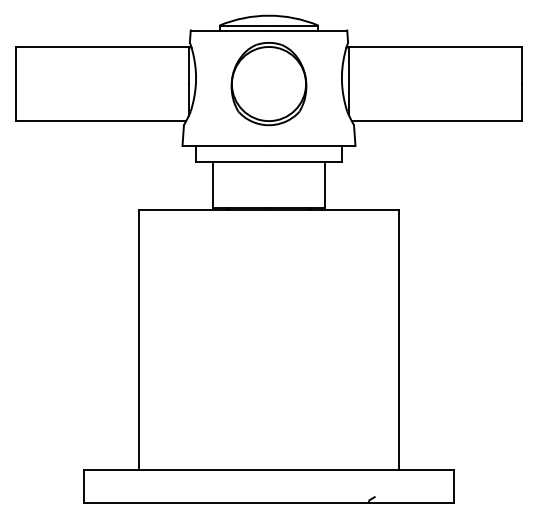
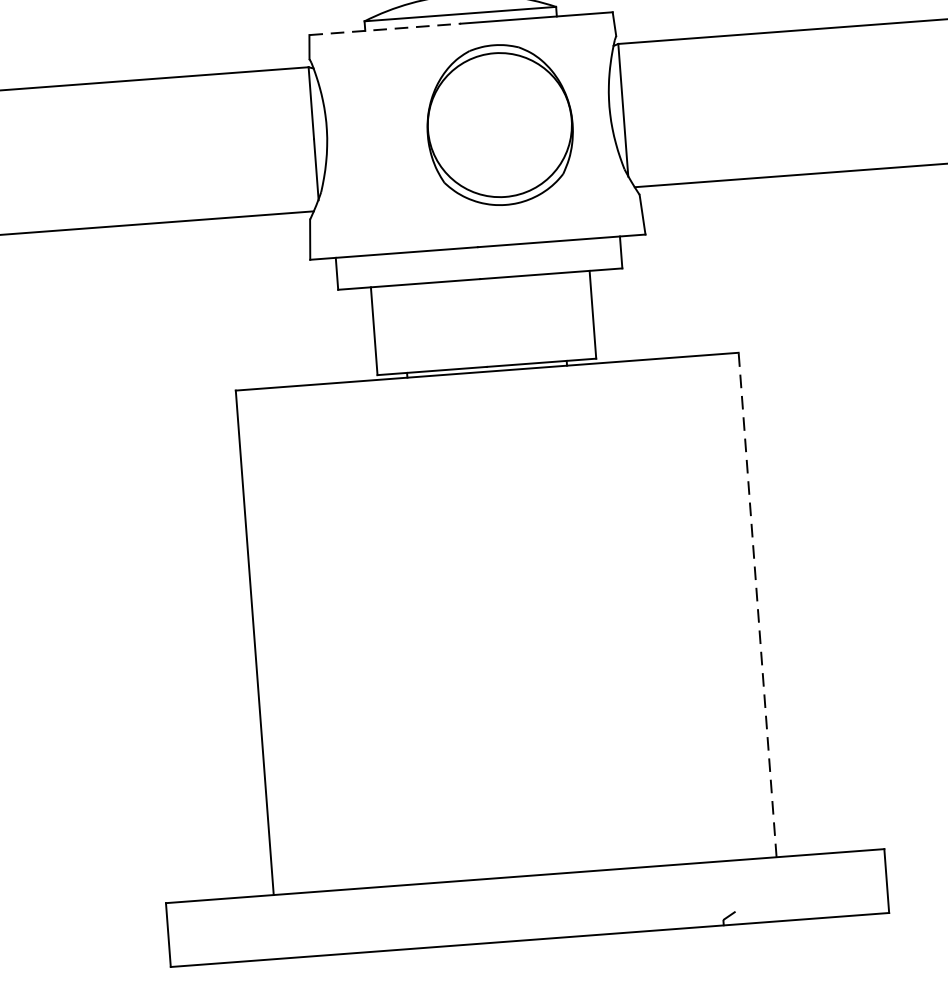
line: (230, 30) -> (386, 29), solid -> dashed
part: (268, 84) -> (498, 126), moved
line: (398, 339) -> (757, 603), solid -> dashed

